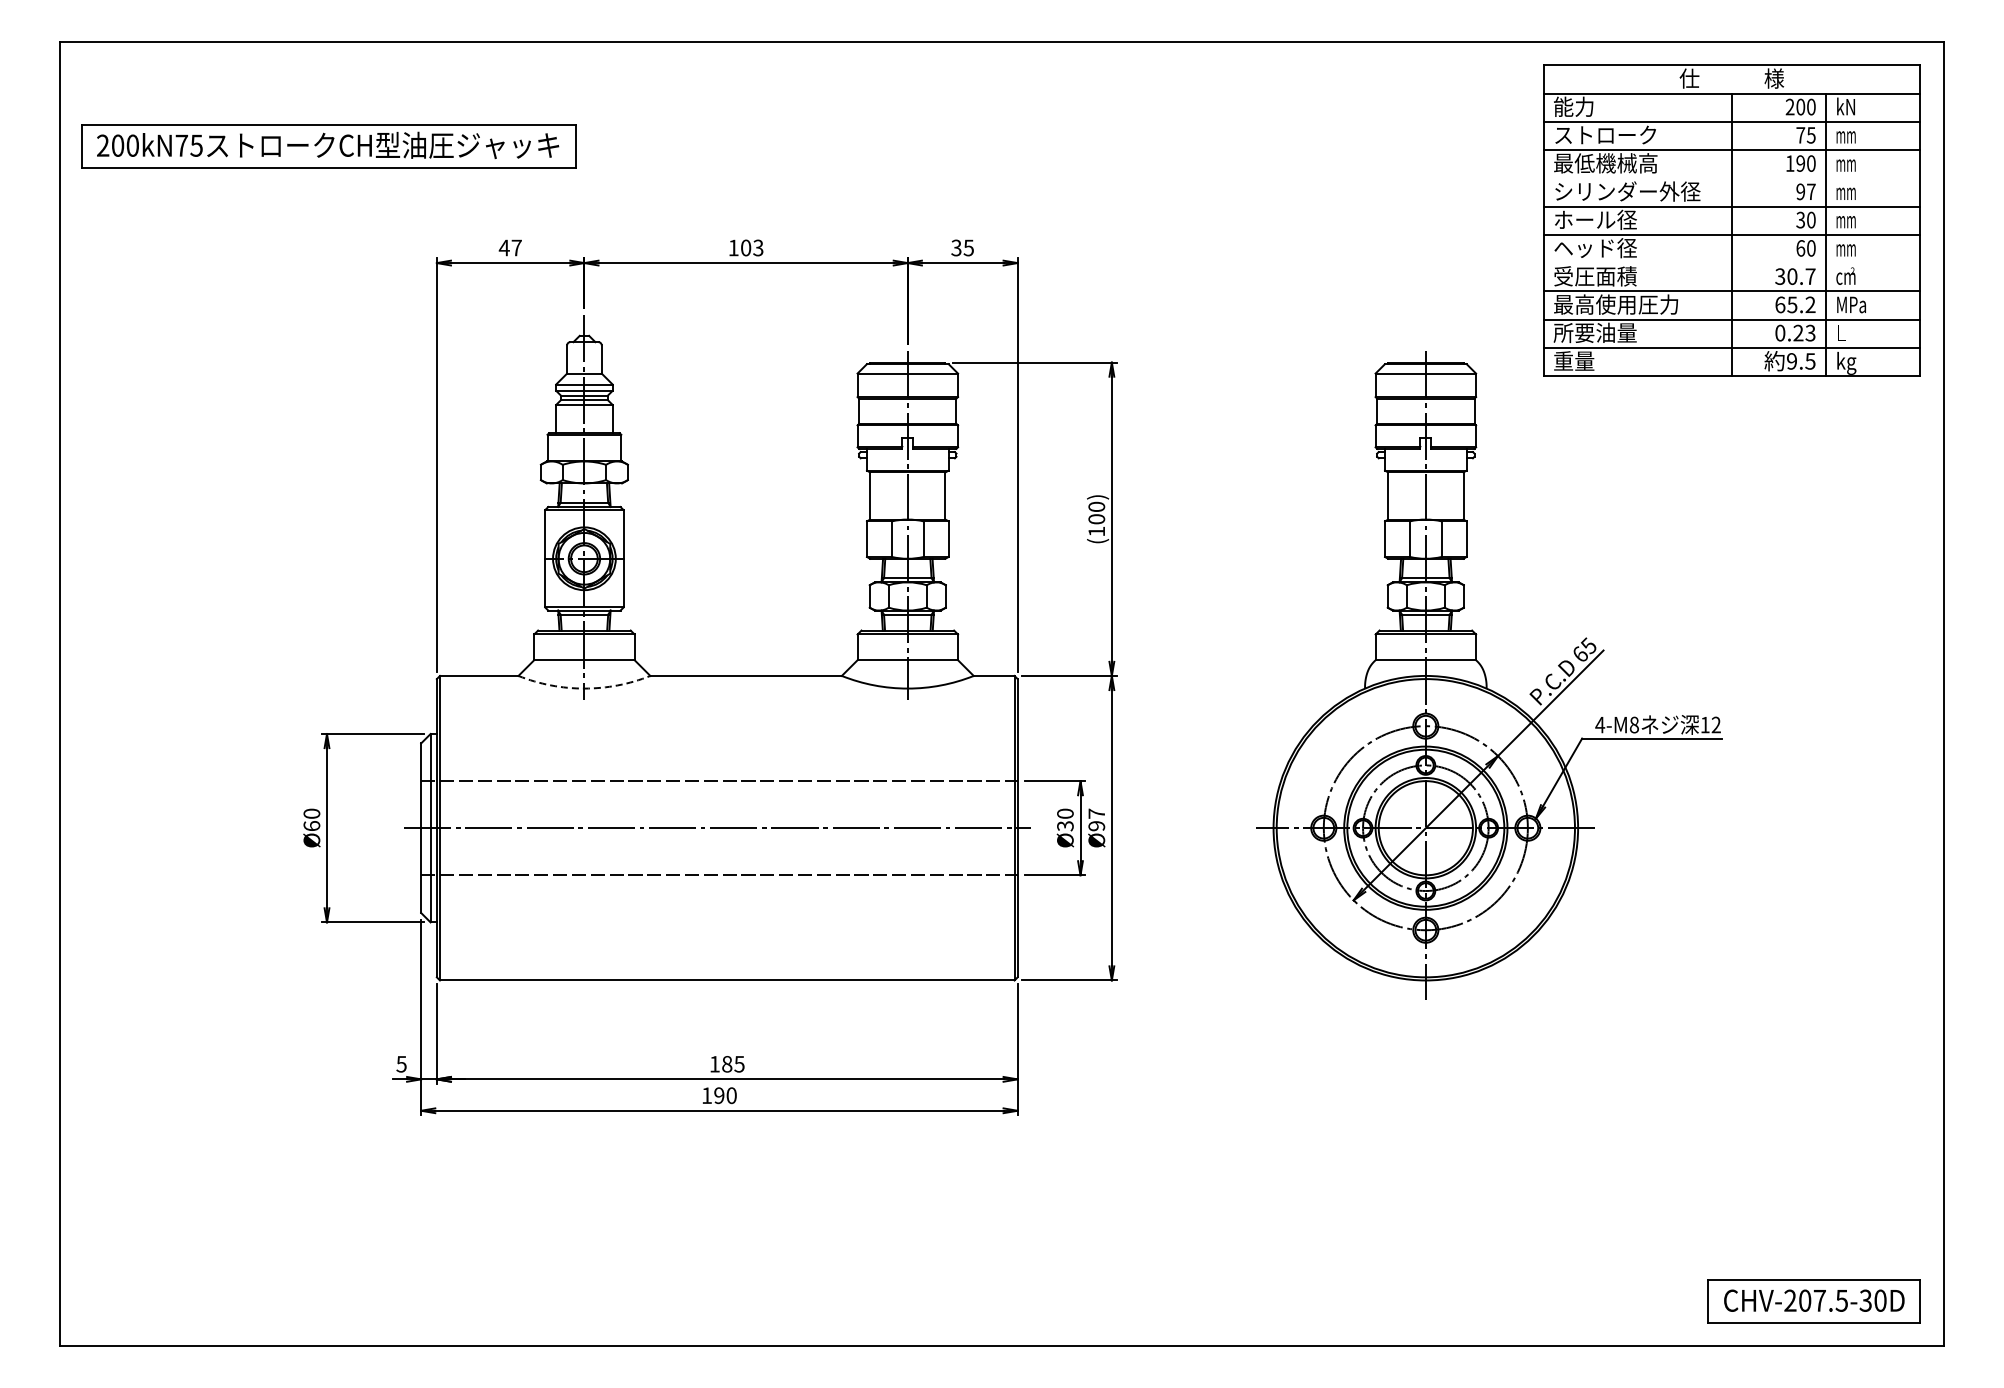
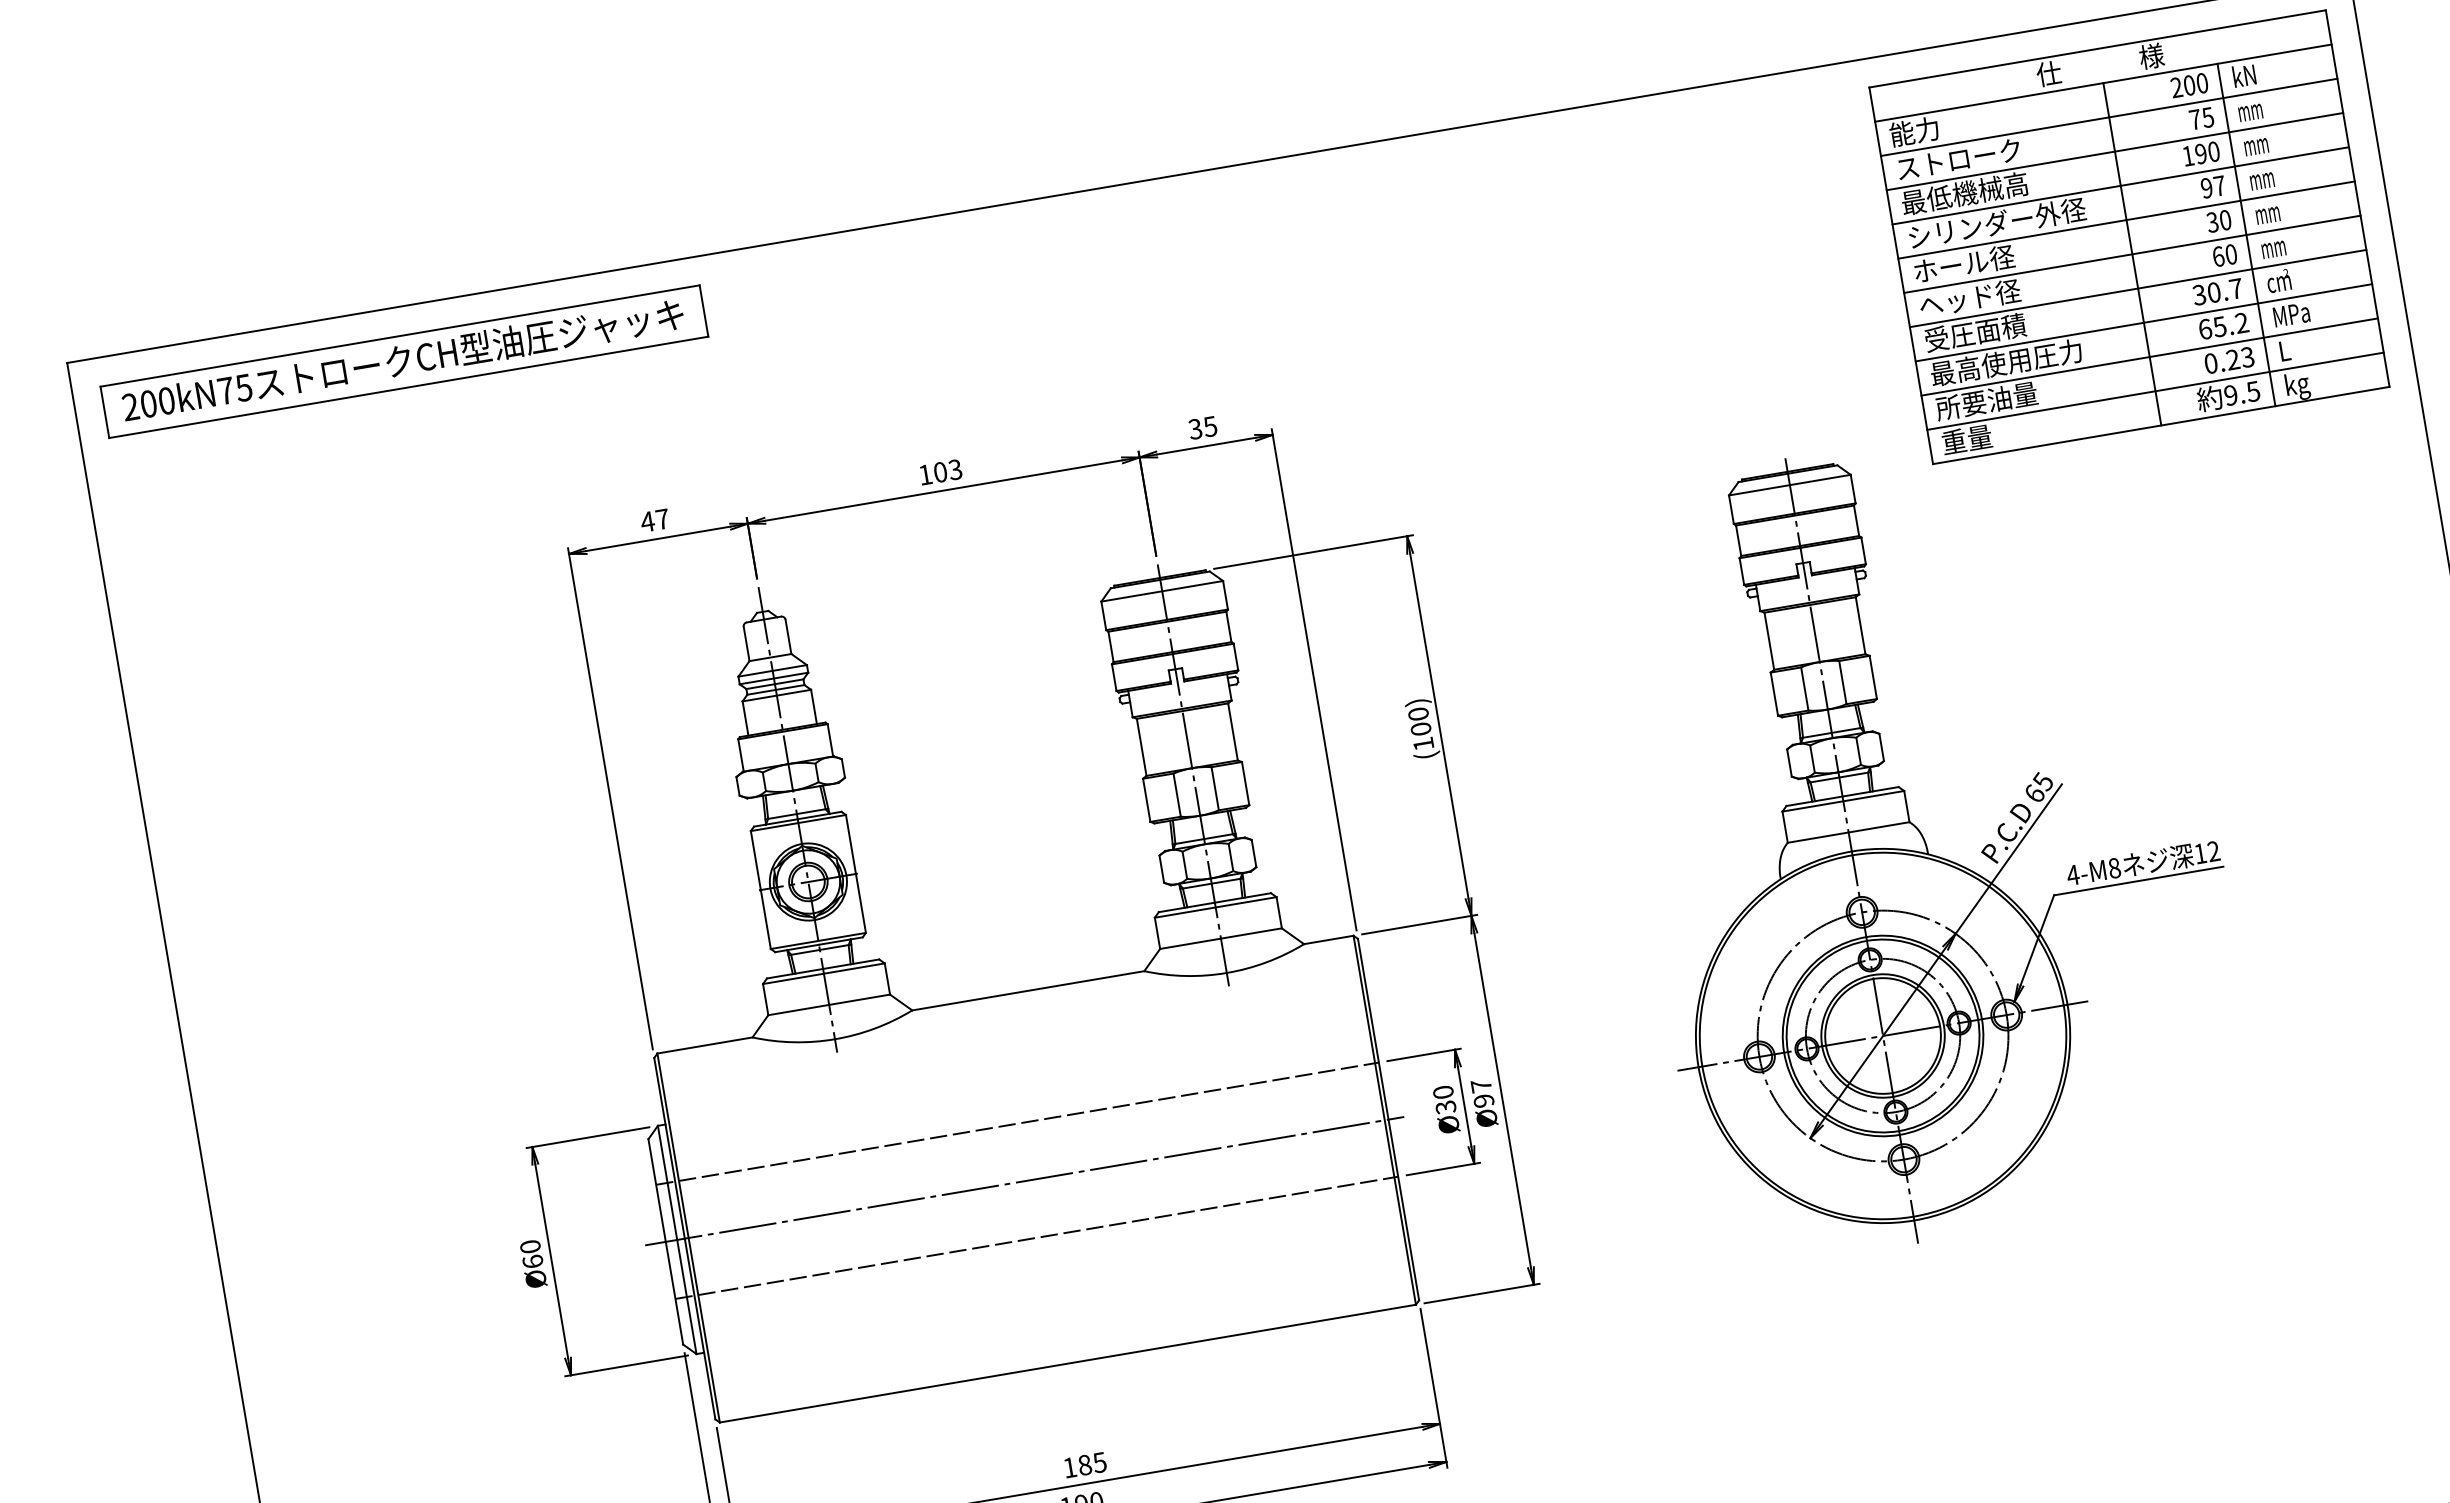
part: (328, 146) -> (403, 361), moved
line: (1731, 178) -> (2120, 186), added
line: (1731, 263) -> (2137, 289), added
arc: (584, 688) -> (835, 1039), dashed -> solid

